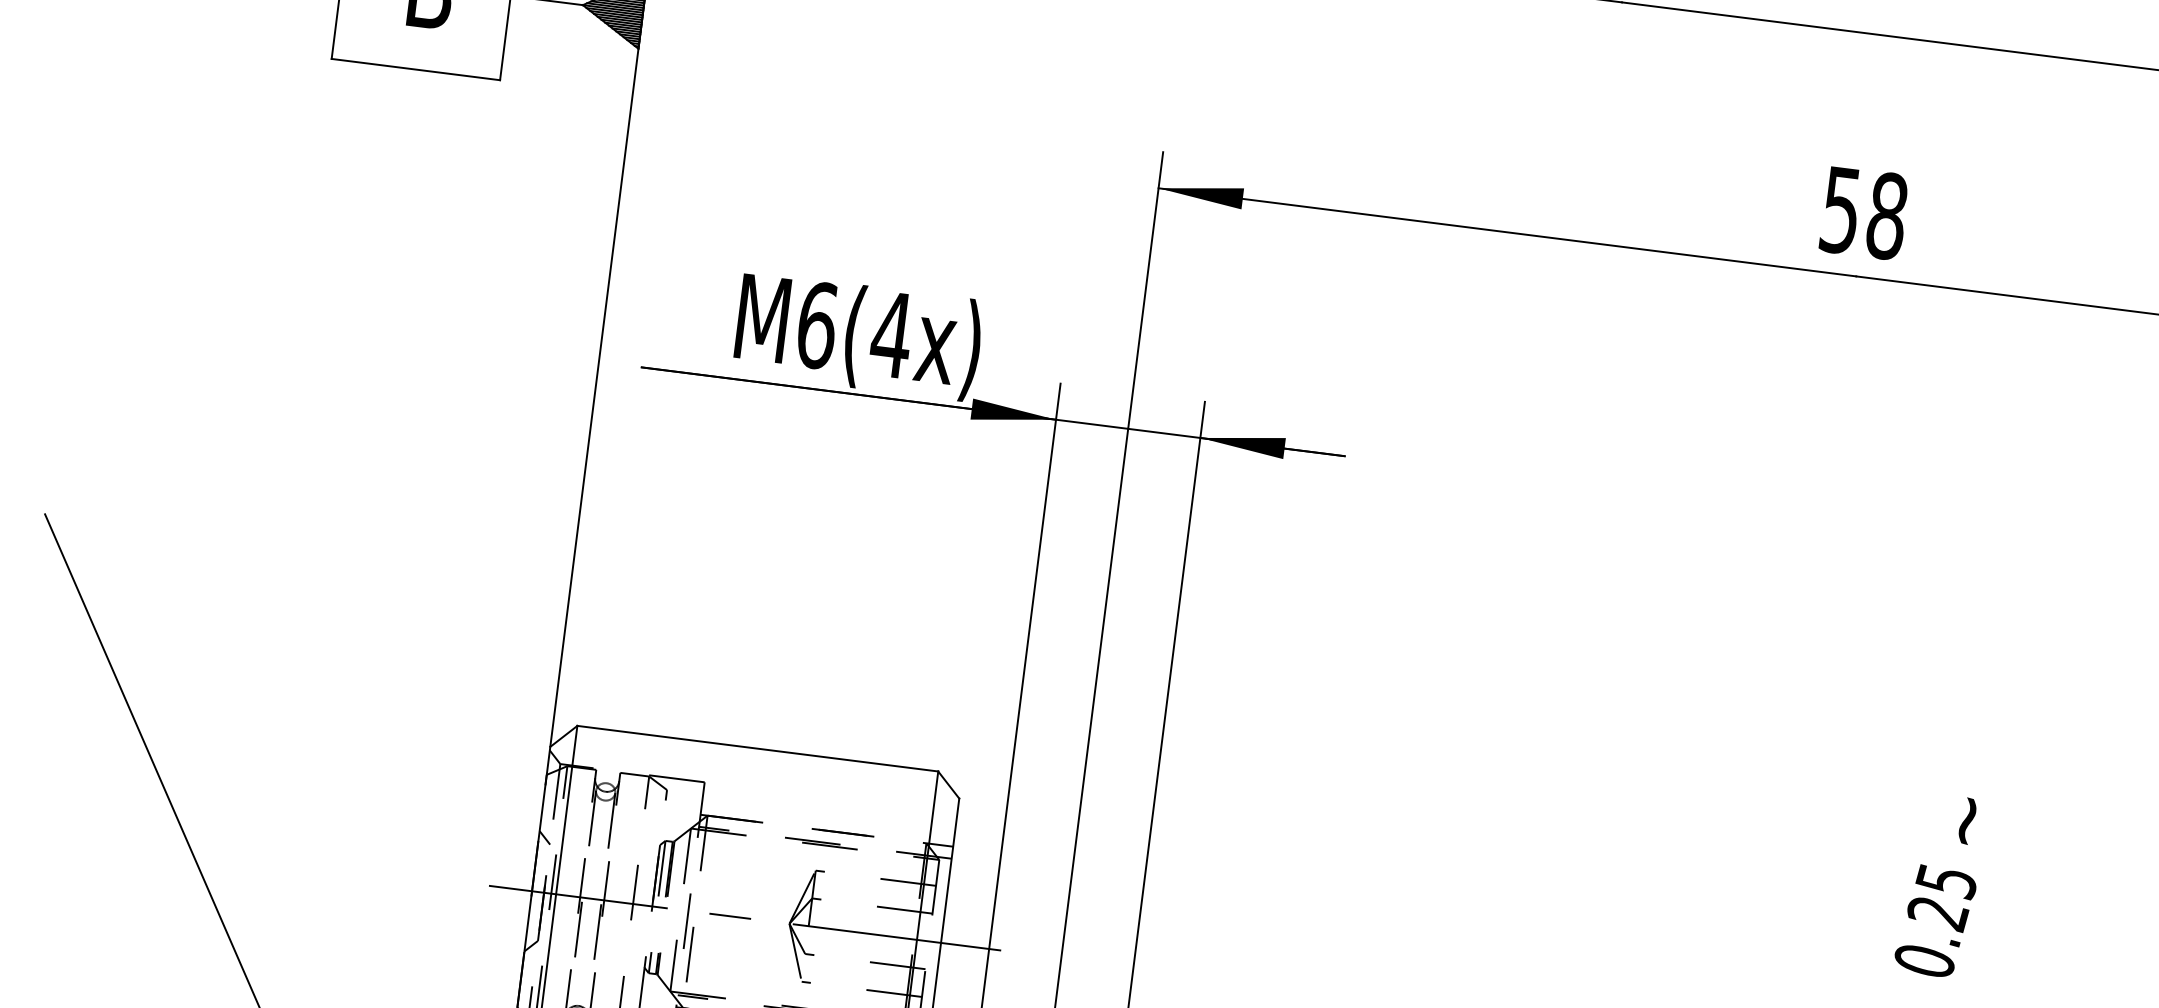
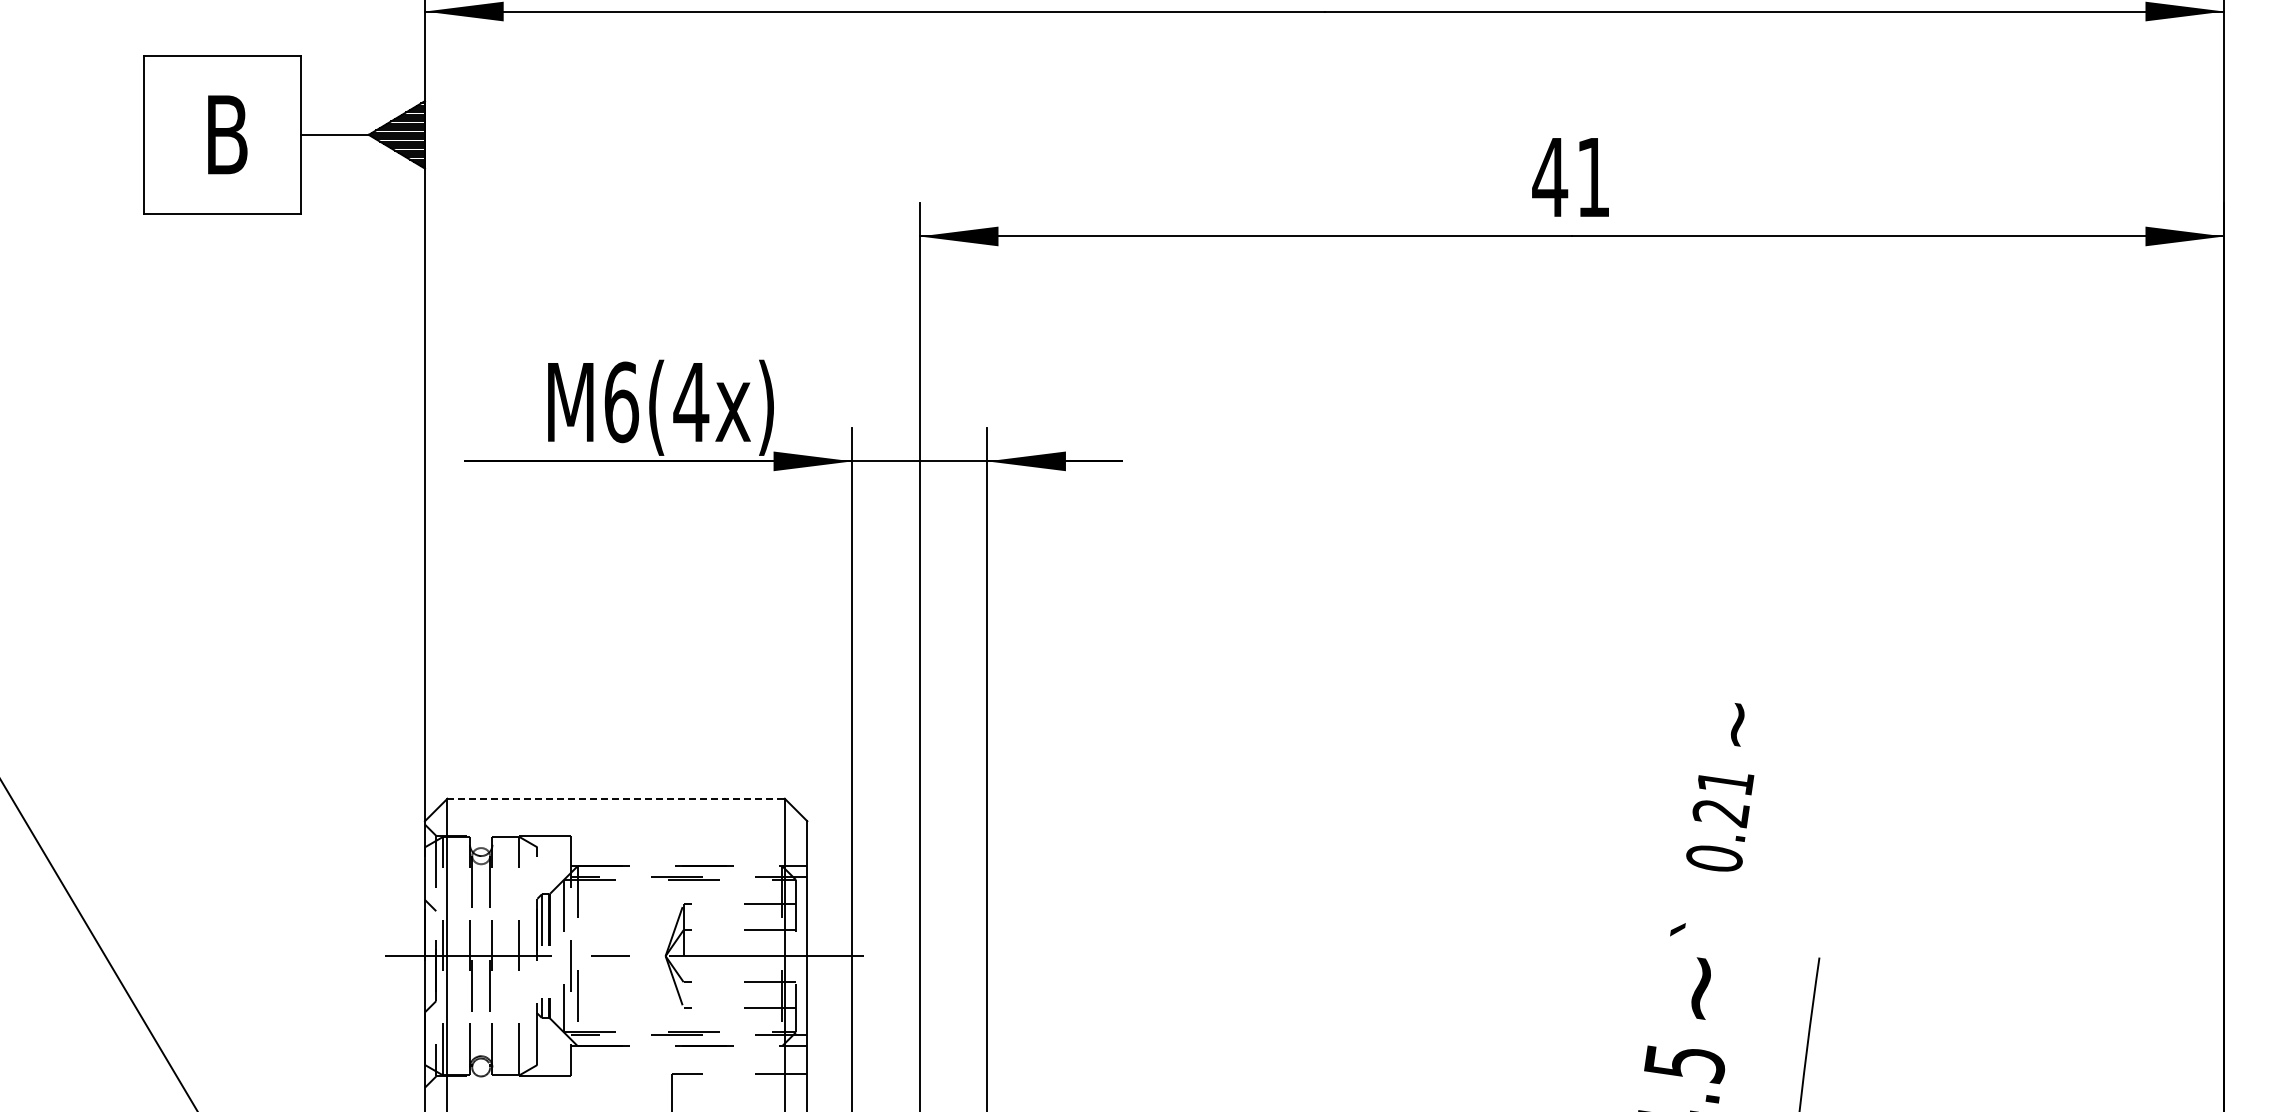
text: (1863, 213) -> (1571, 177), 58 -> 41
line: (758, 748) -> (616, 798), solid -> dashed
text: (1946, 882) -> (1725, 783), 0.25 -> 0.21

